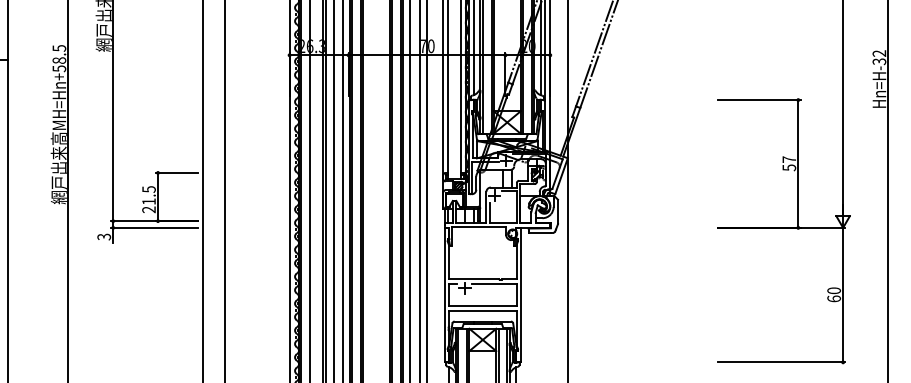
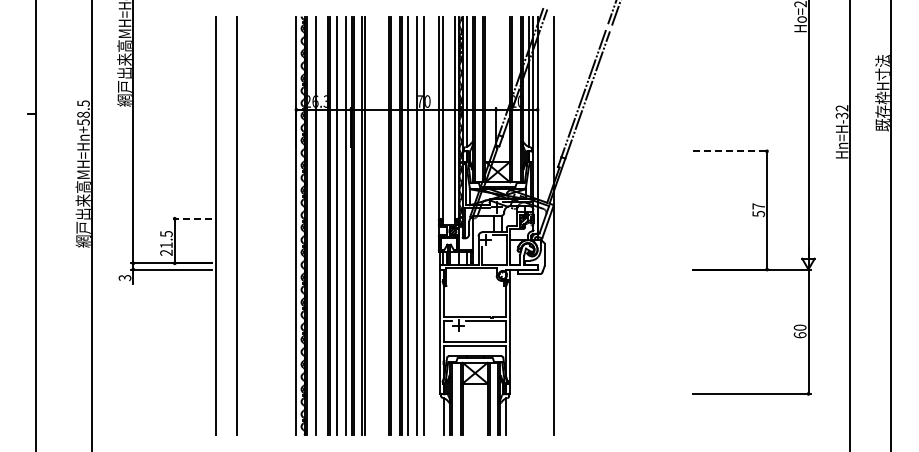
line: (759, 100) -> (731, 151), solid -> dashed
line: (177, 172) -> (192, 218), solid -> dashed

